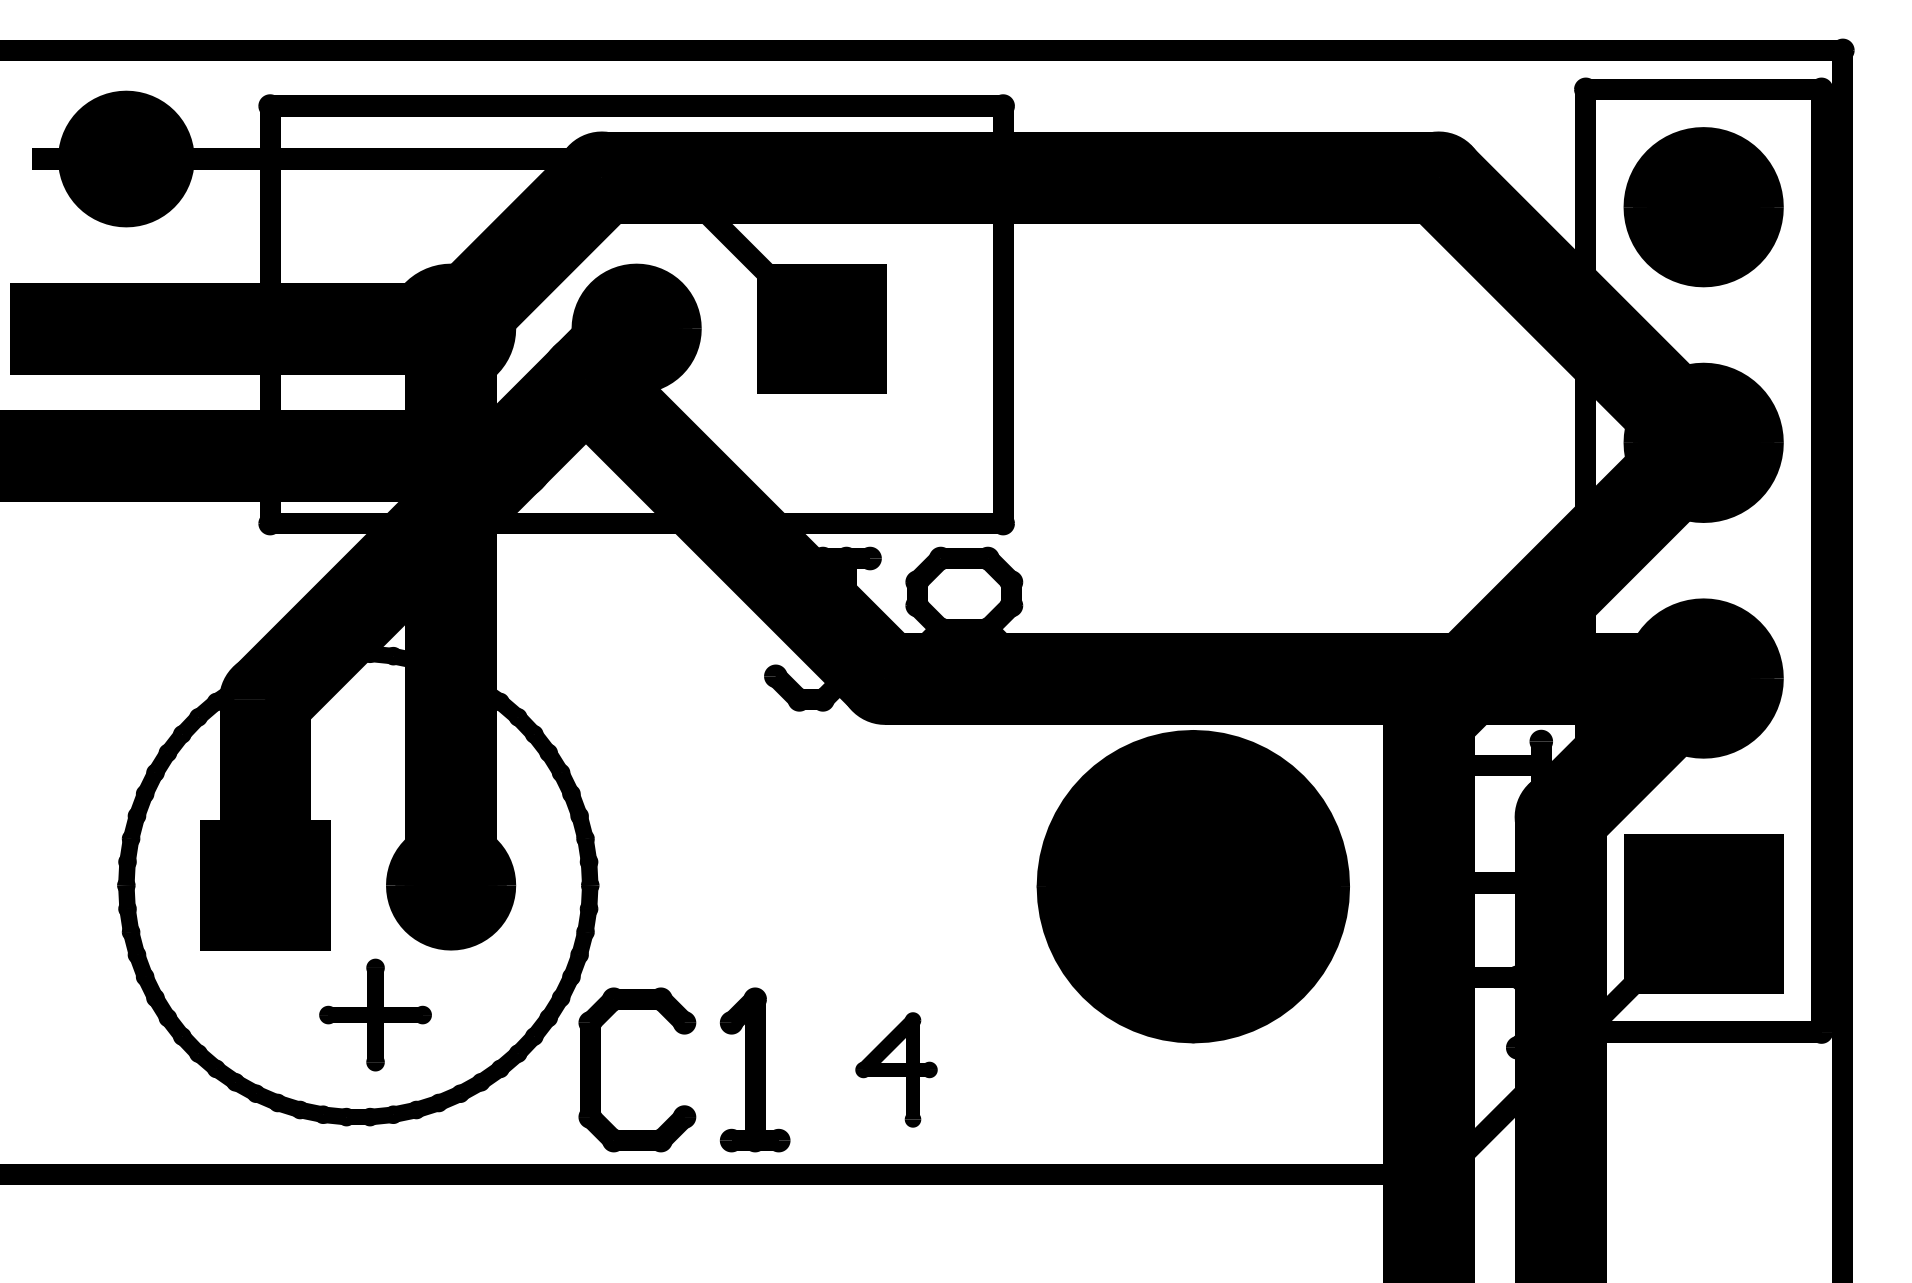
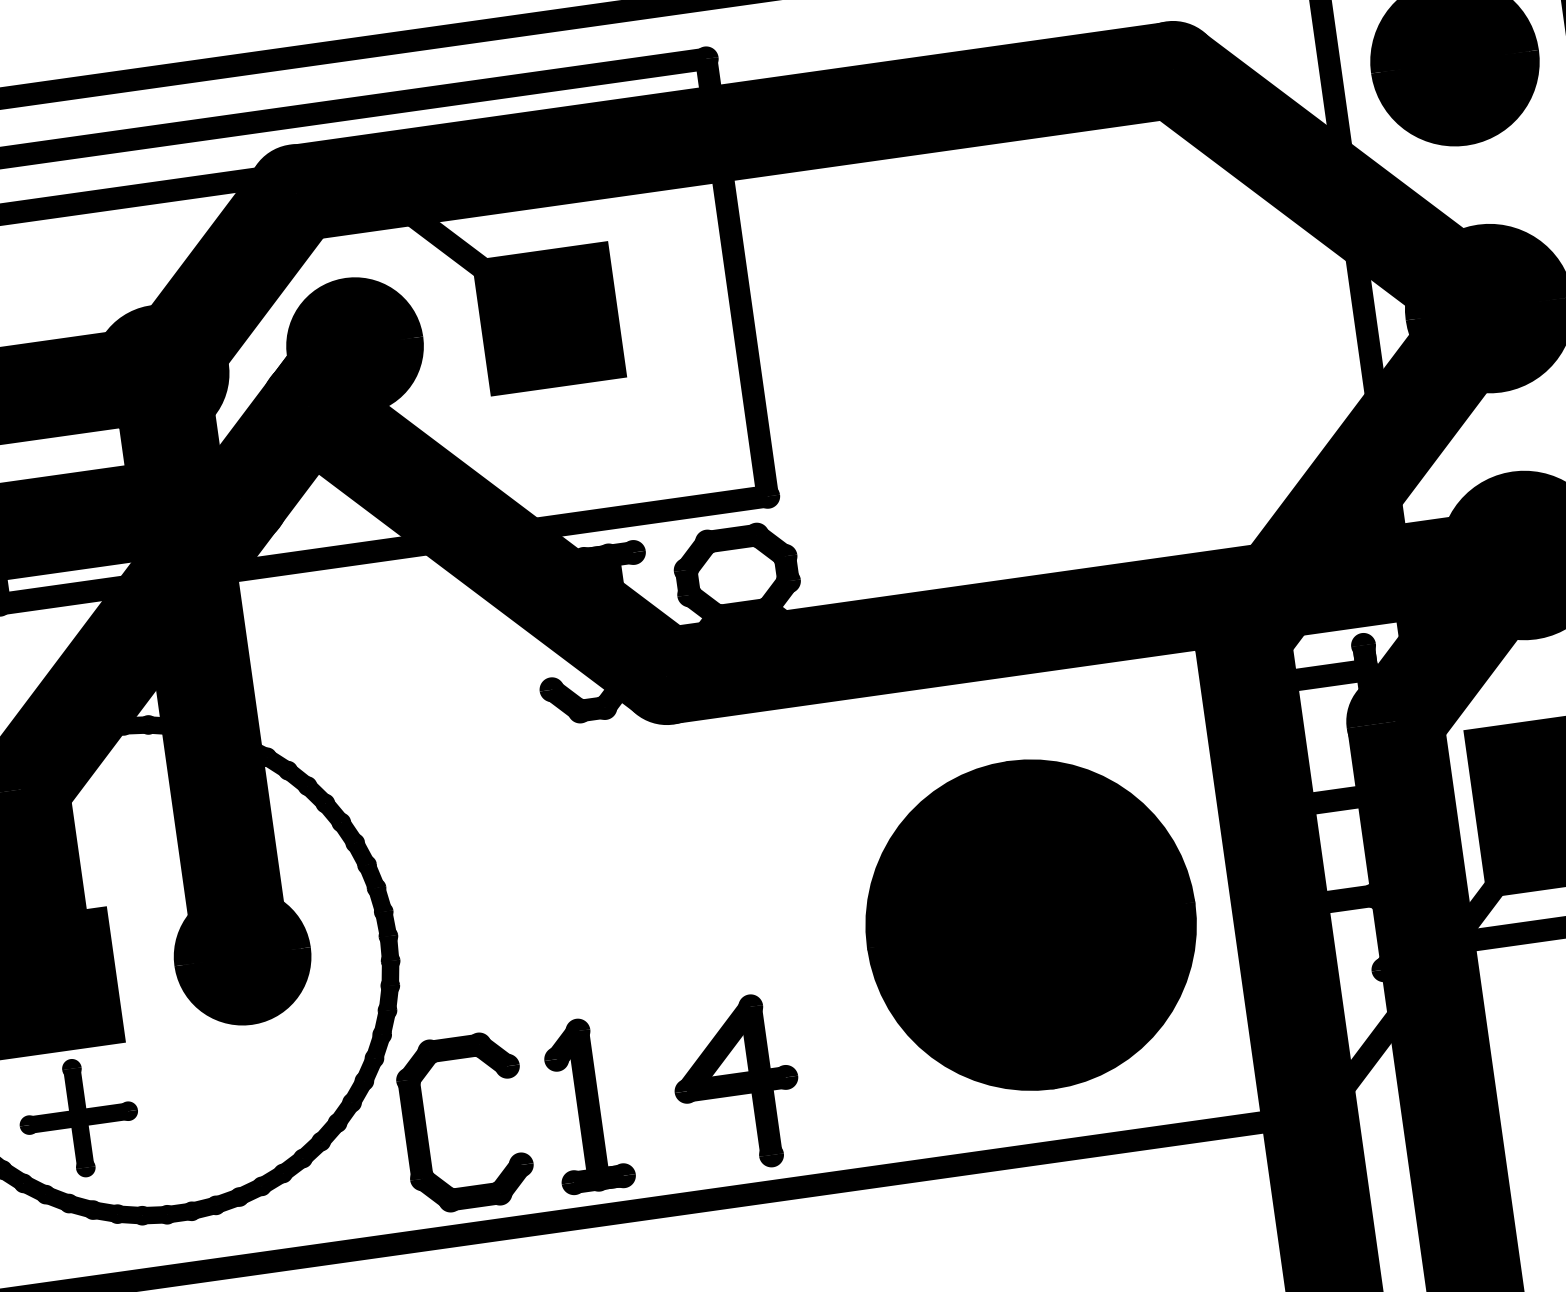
part: (1192, 886) -> (1030, 925), moved
part: (375, 1014) -> (78, 1117), moved
part: (896, 1069) -> (736, 1083), size x1.43

